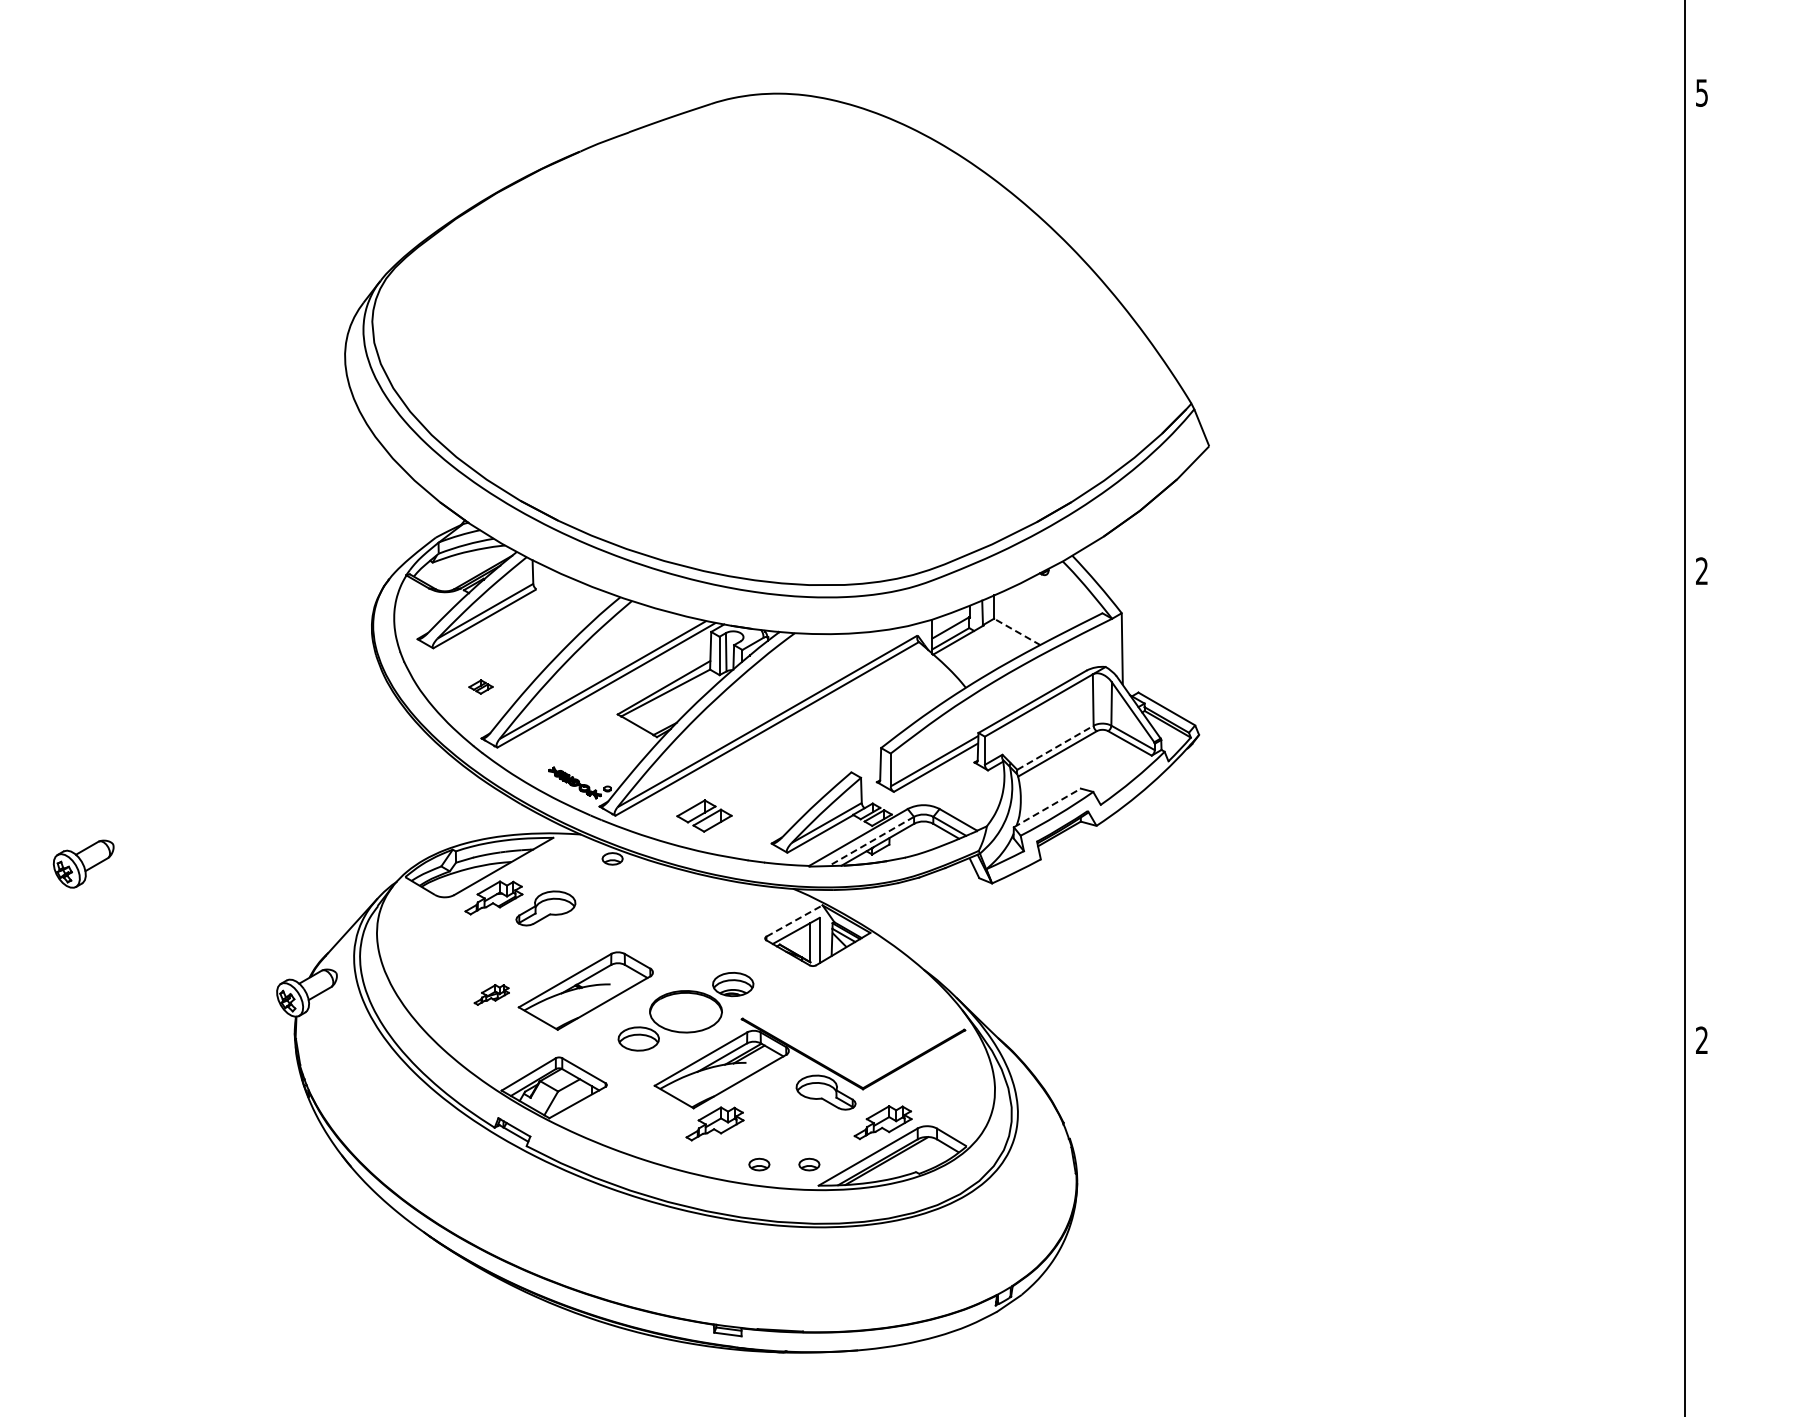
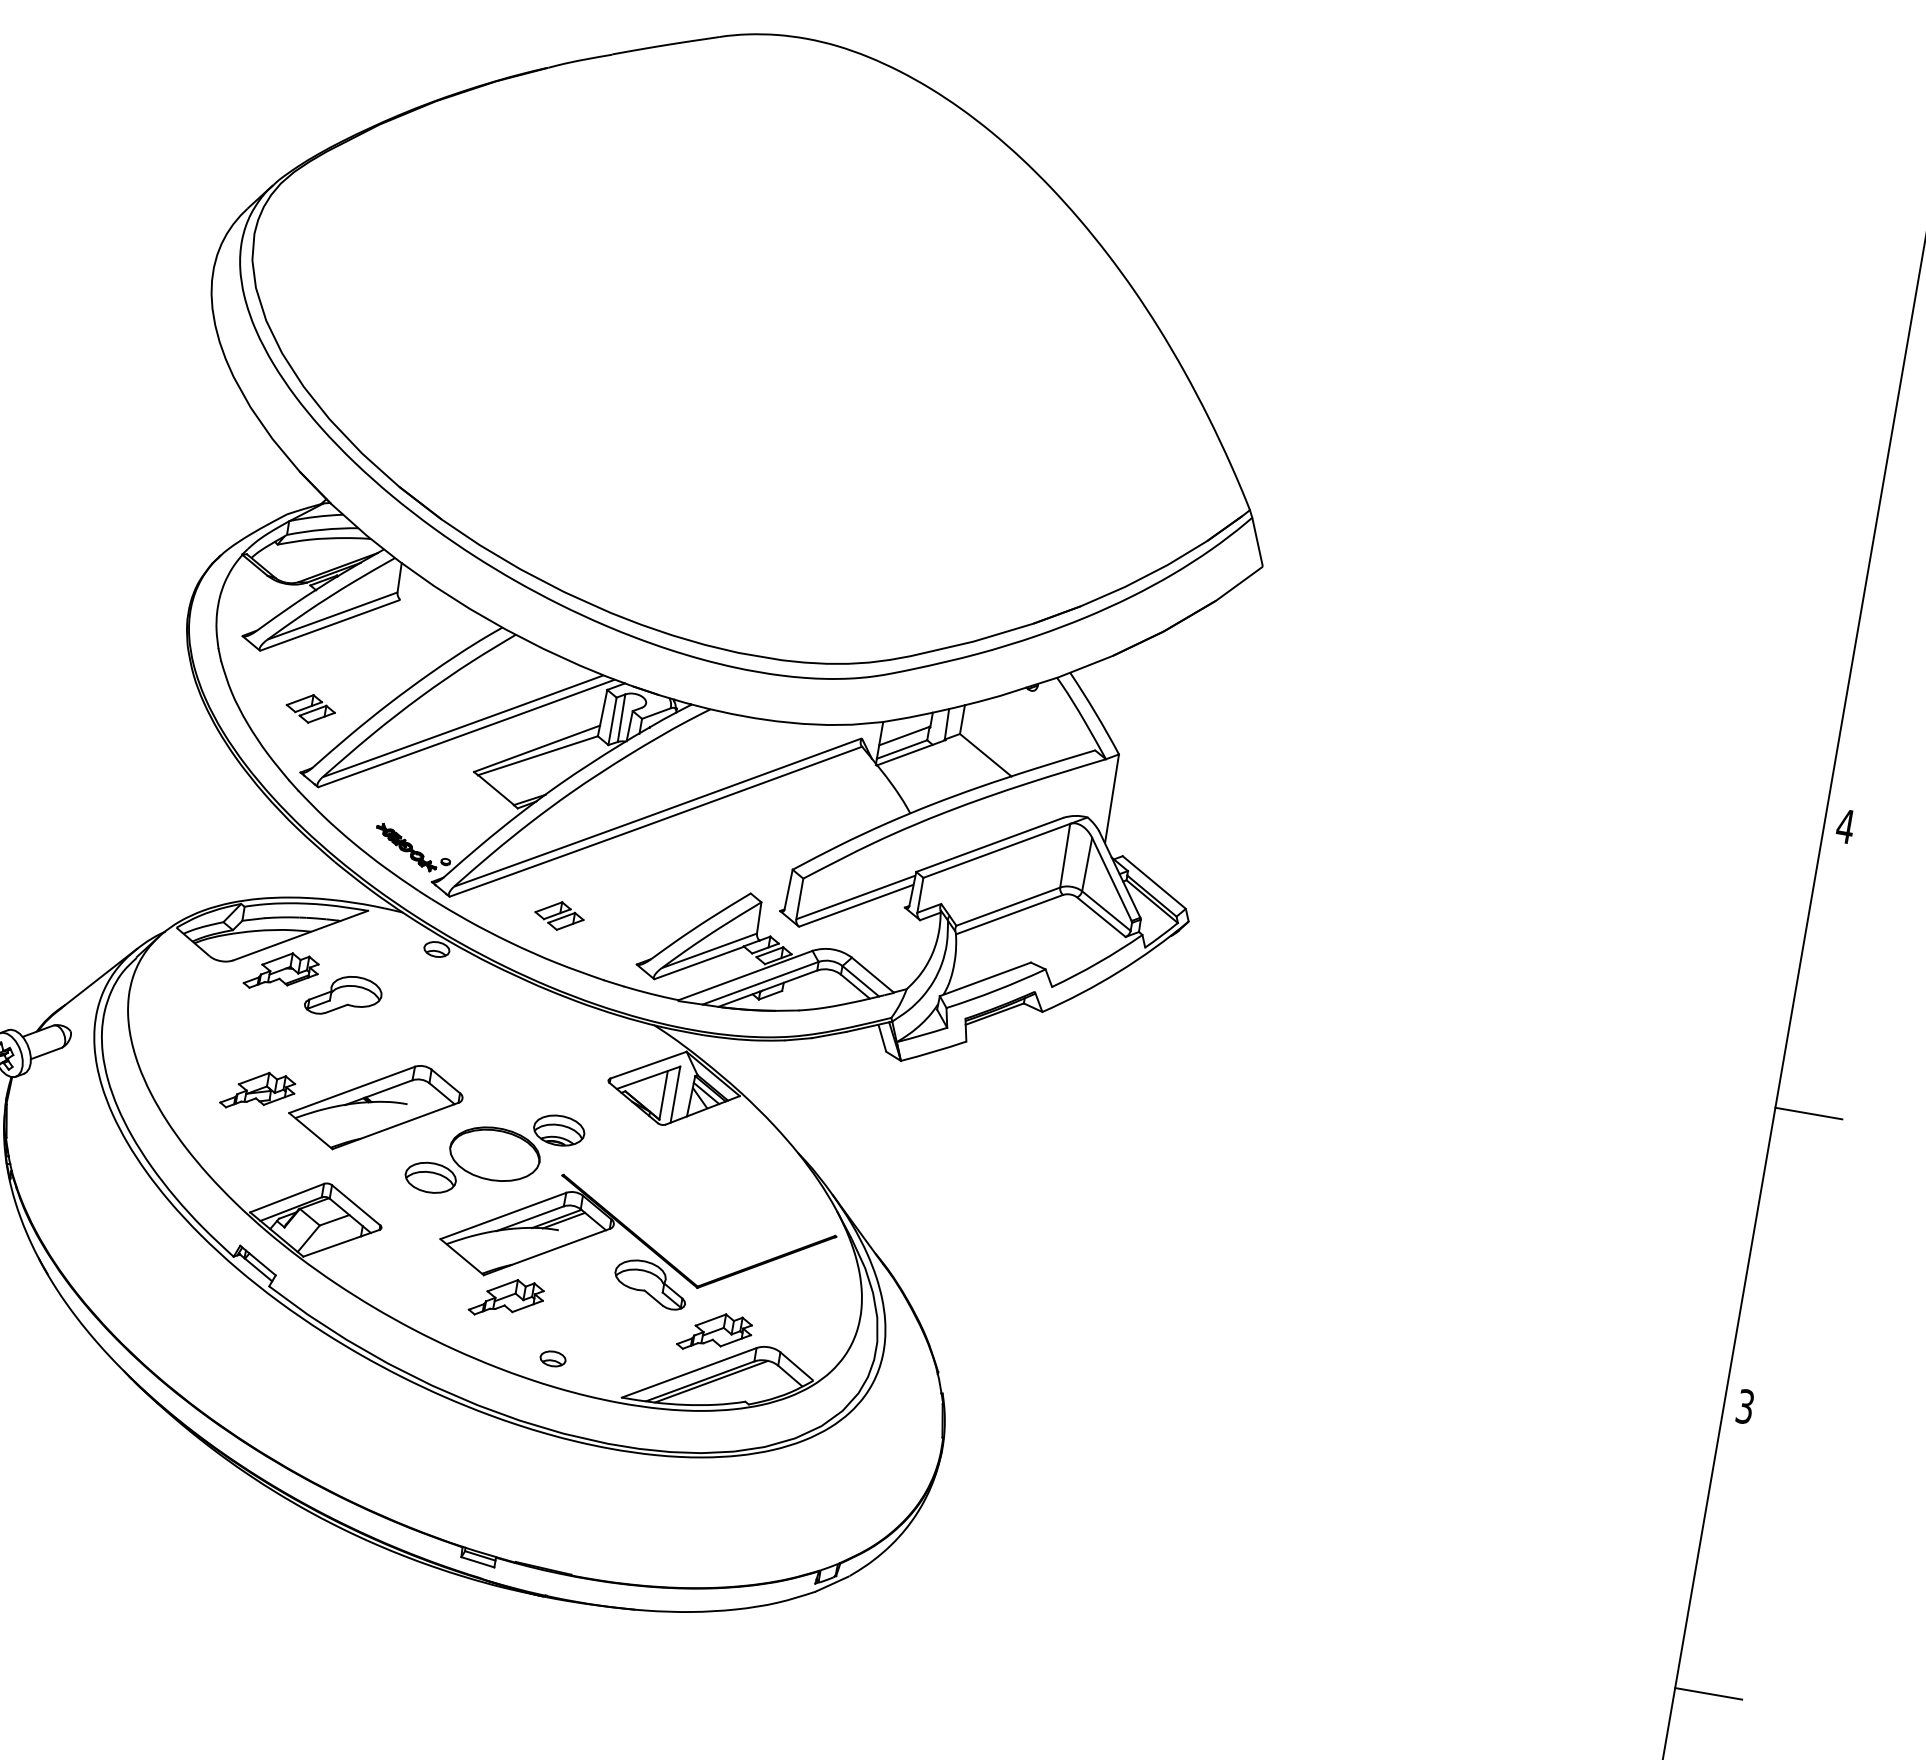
text: (1701, 570) -> (1845, 825), 2 -> 4
line: (1017, 631) -> (986, 754), dashed -> solid
part: (480, 686) -> (310, 708), size x1.67
line: (1055, 747) -> (1008, 906), dashed -> solid
line: (1712, 801) -> (1809, 1113), added
line: (1047, 807) -> (985, 978), dashed -> solid
part: (703, 815) -> (558, 915), size x0.71
line: (870, 841) -> (759, 983), dashed -> solid
line: (794, 920) -> (648, 1064), dashed -> solid
part: (491, 994) -> (258, 1091), size x1.67
text: (1701, 1040) -> (1744, 1406), 2 -> 3
part: (809, 1164) -> (615, 1369), removed
line: (1712, 1270) -> (1709, 1693), added

